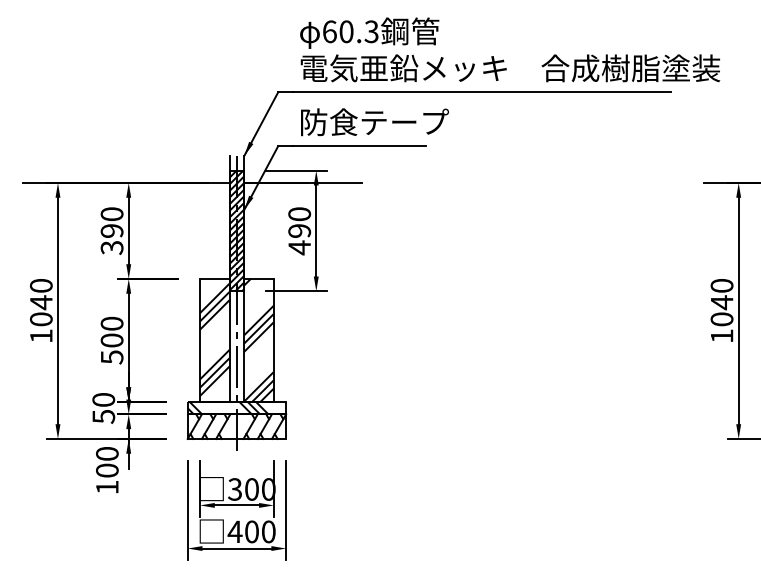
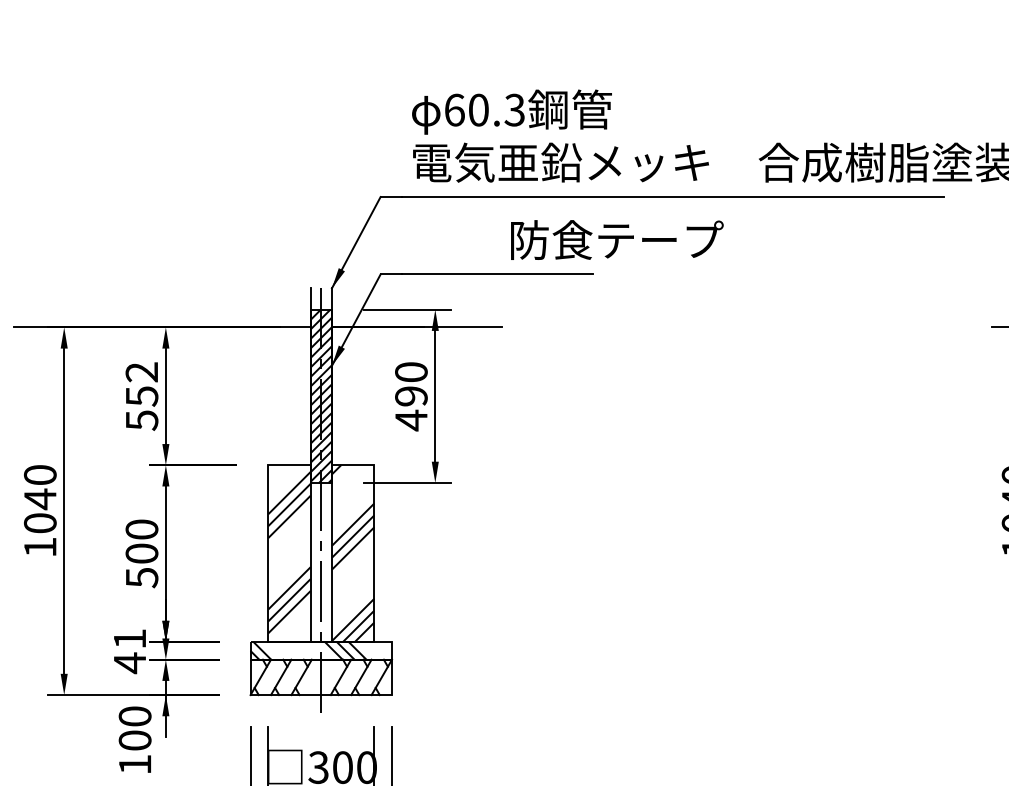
text: (374, 122) -> (616, 240), moved
text: (111, 230) -> (141, 395), 390 -> 552
text: (103, 408) -> (129, 651), 50 -> 41

